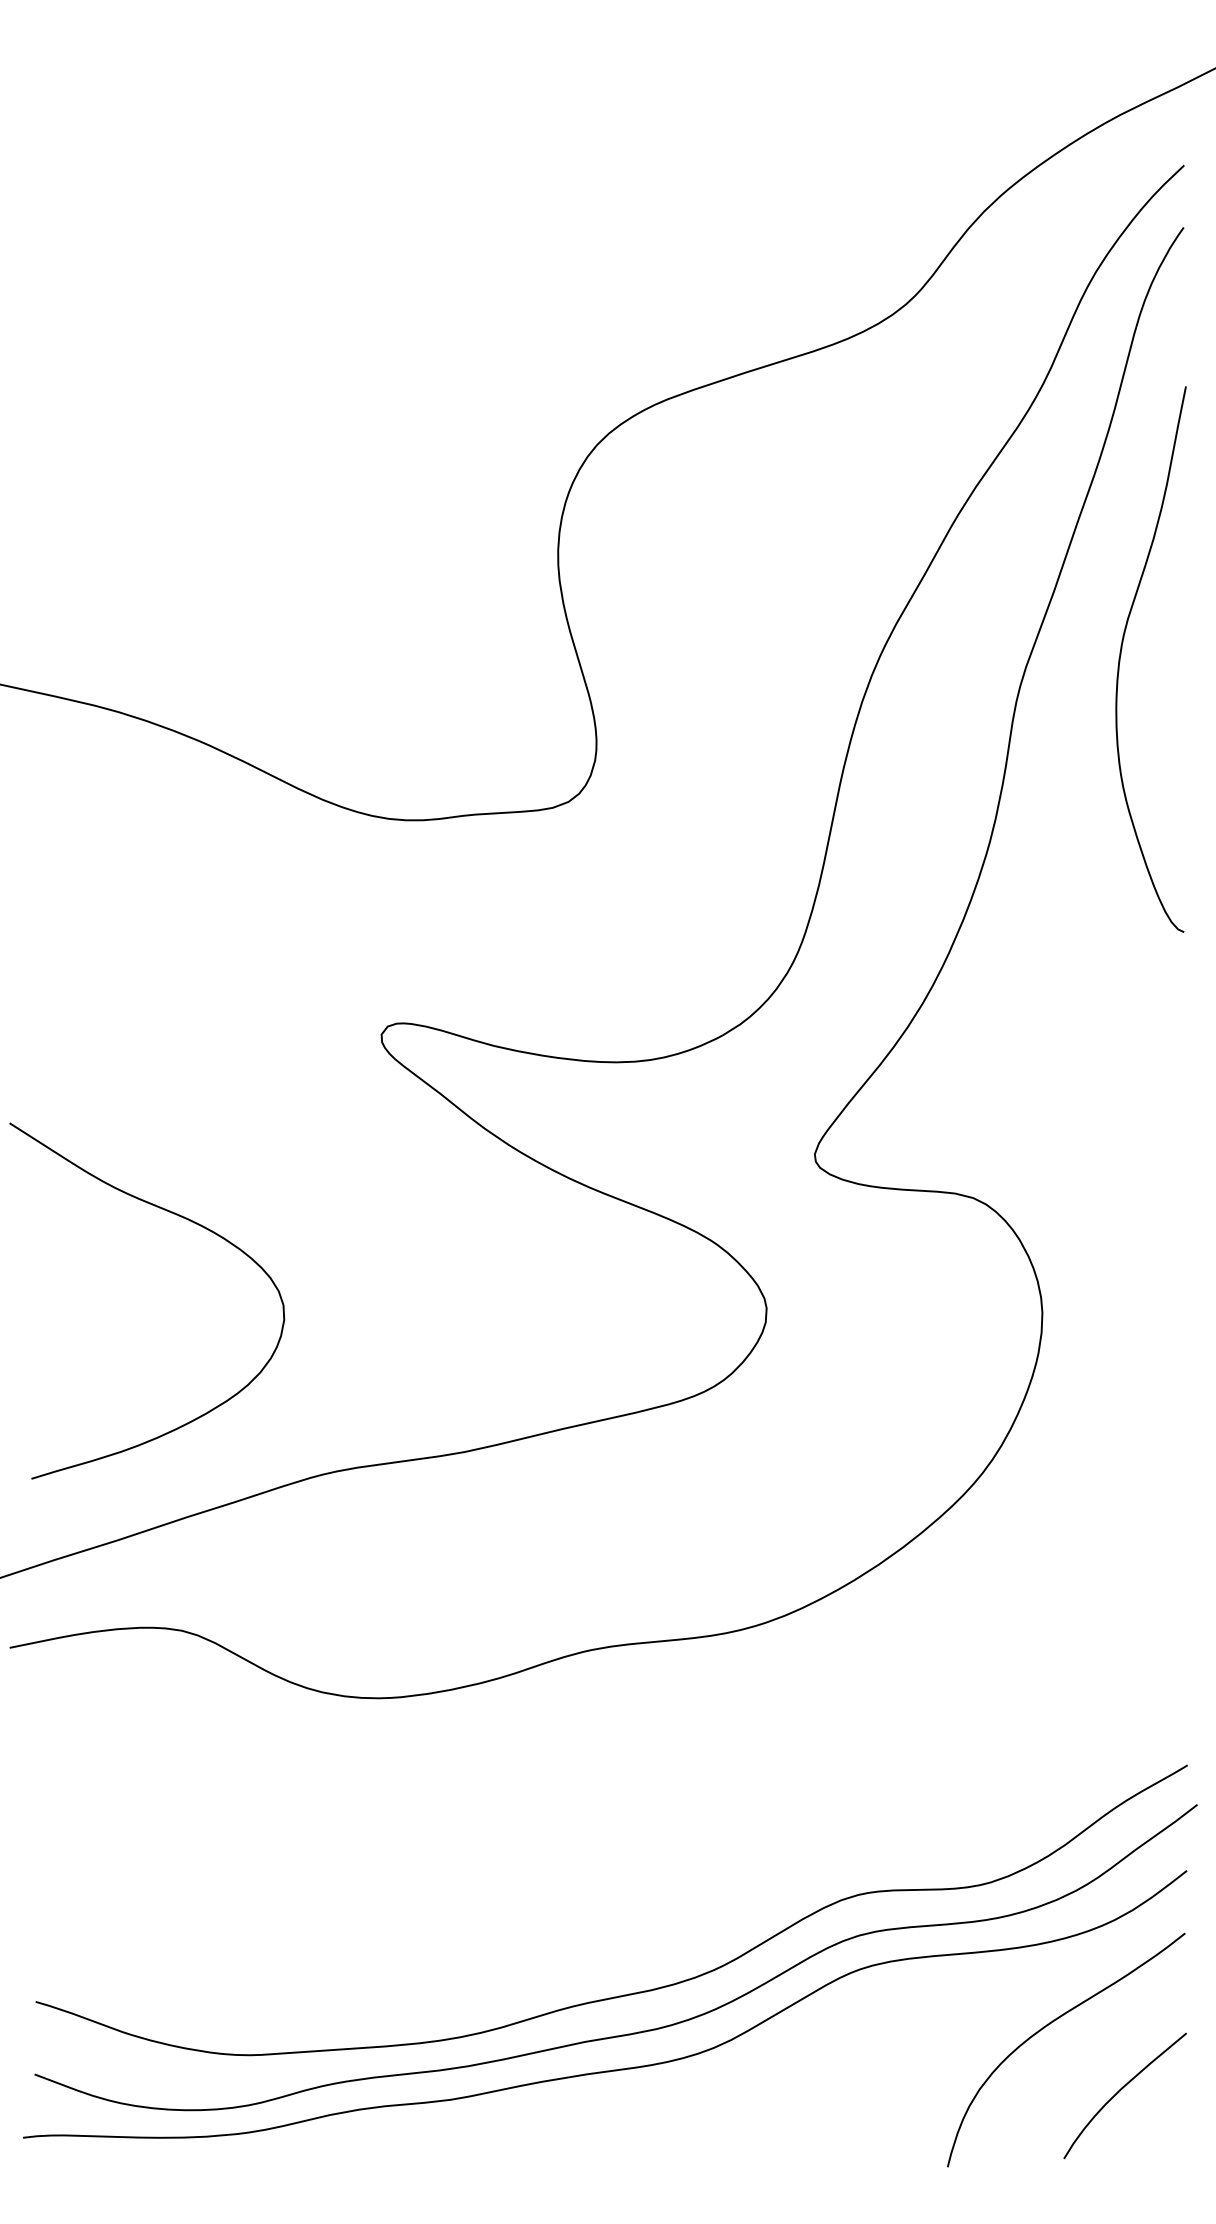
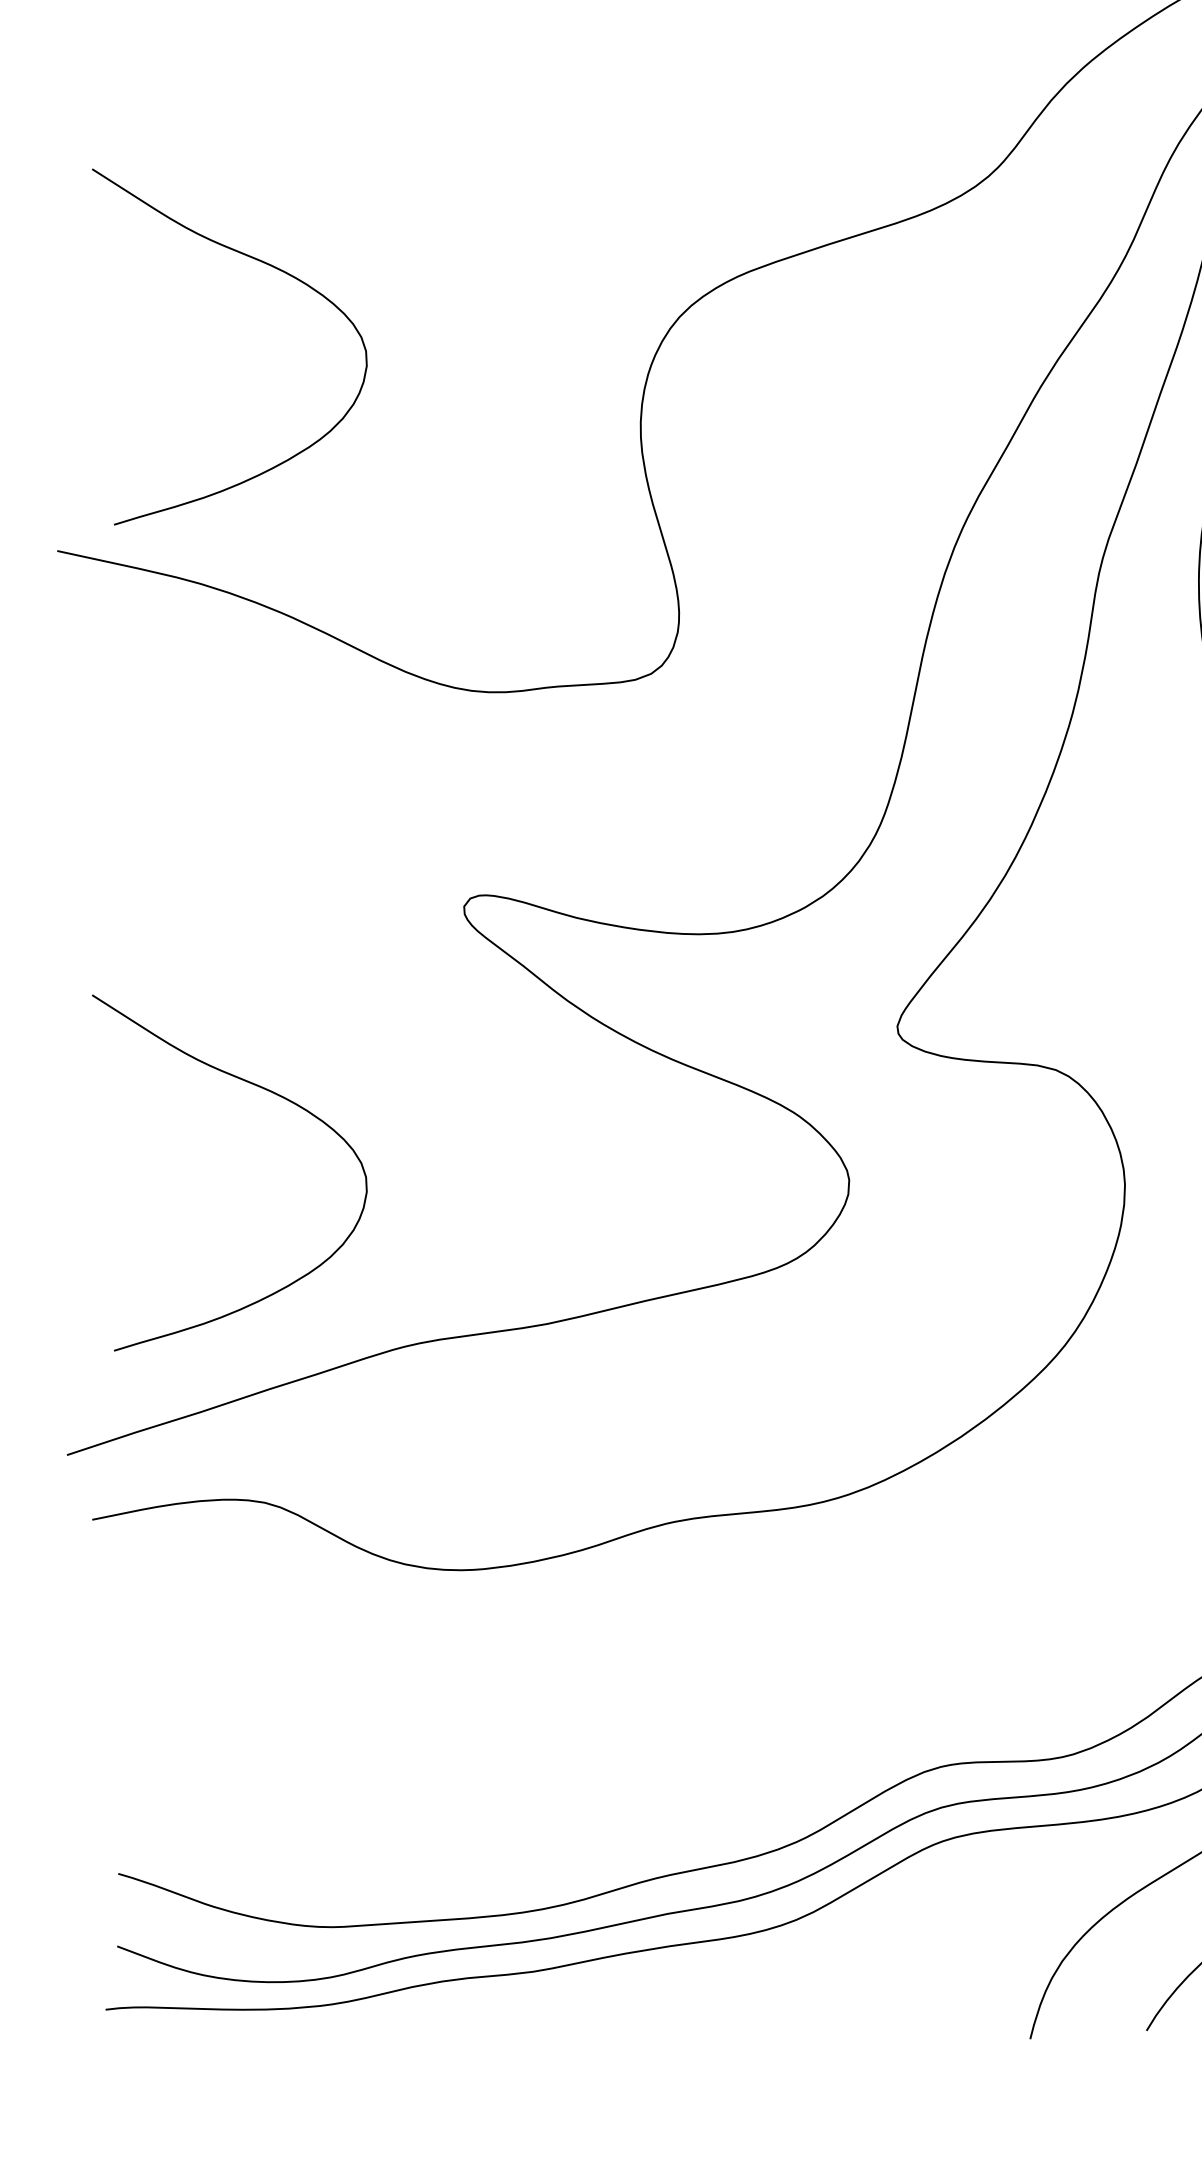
curve: (187, 394) -> (270, 266), added

